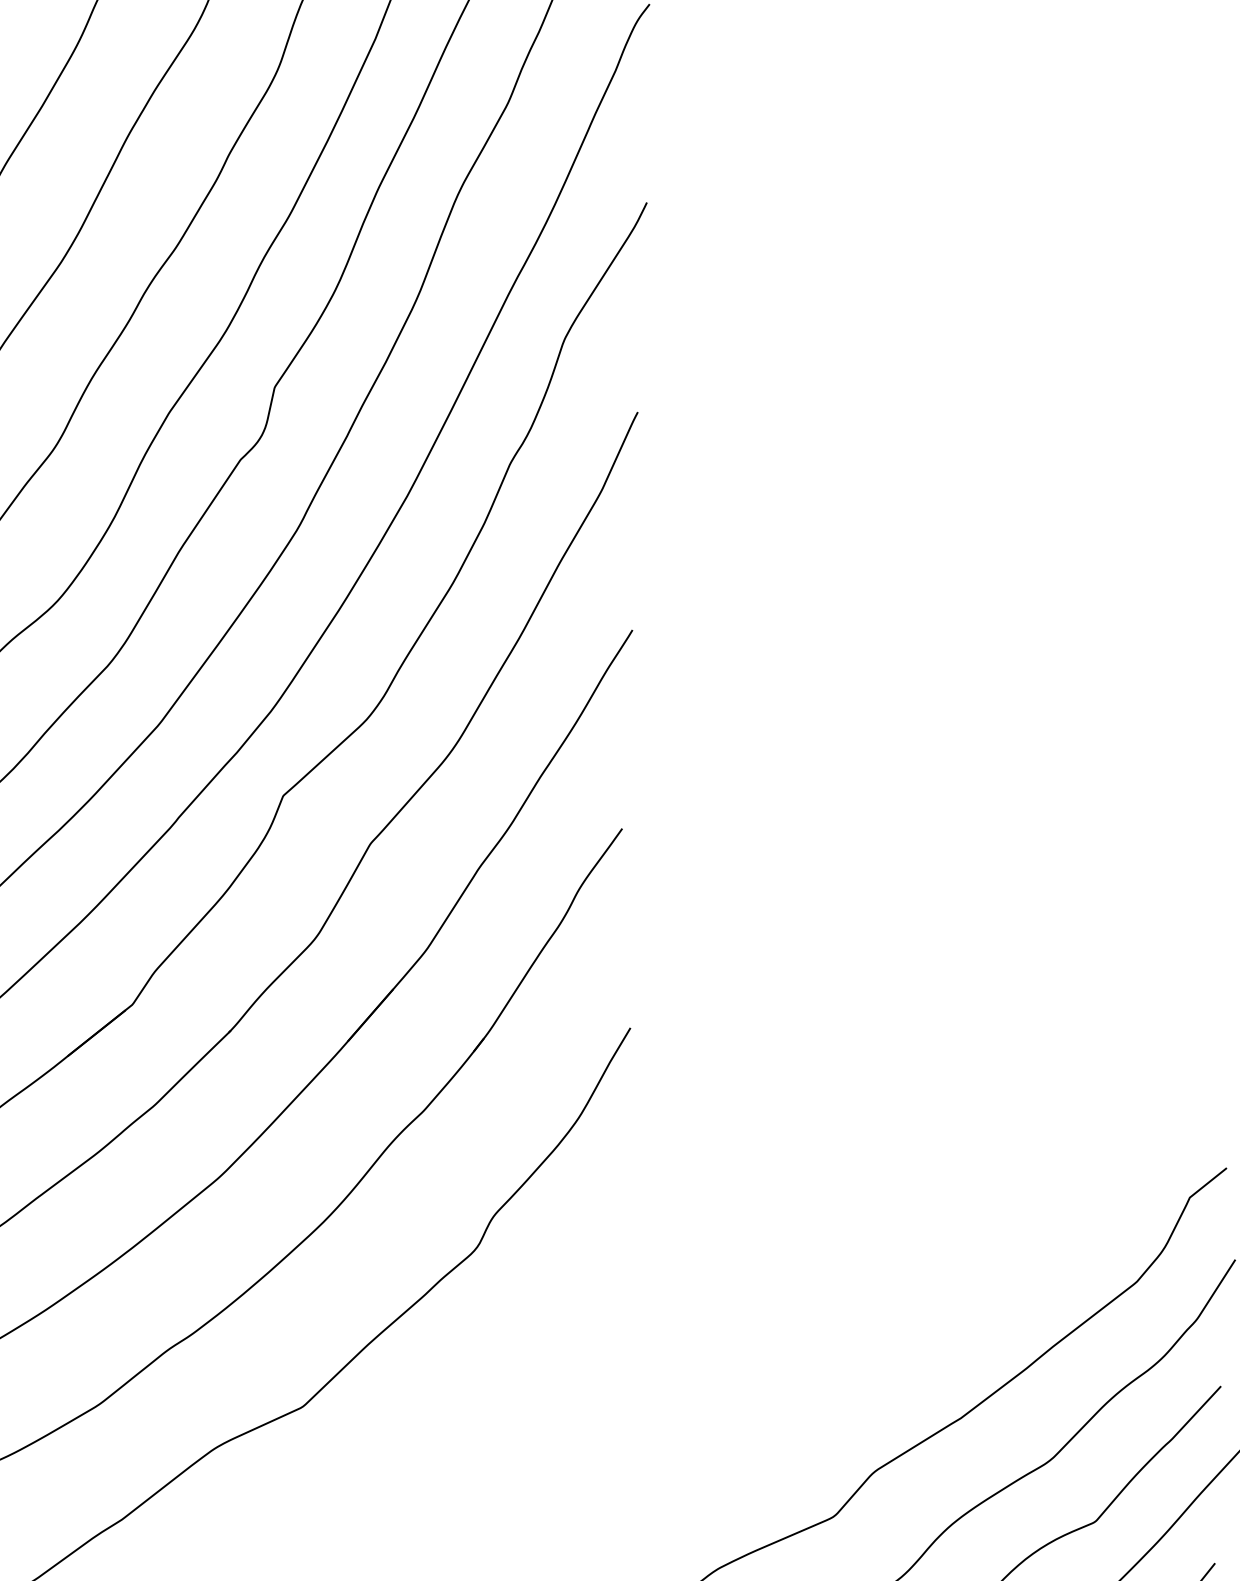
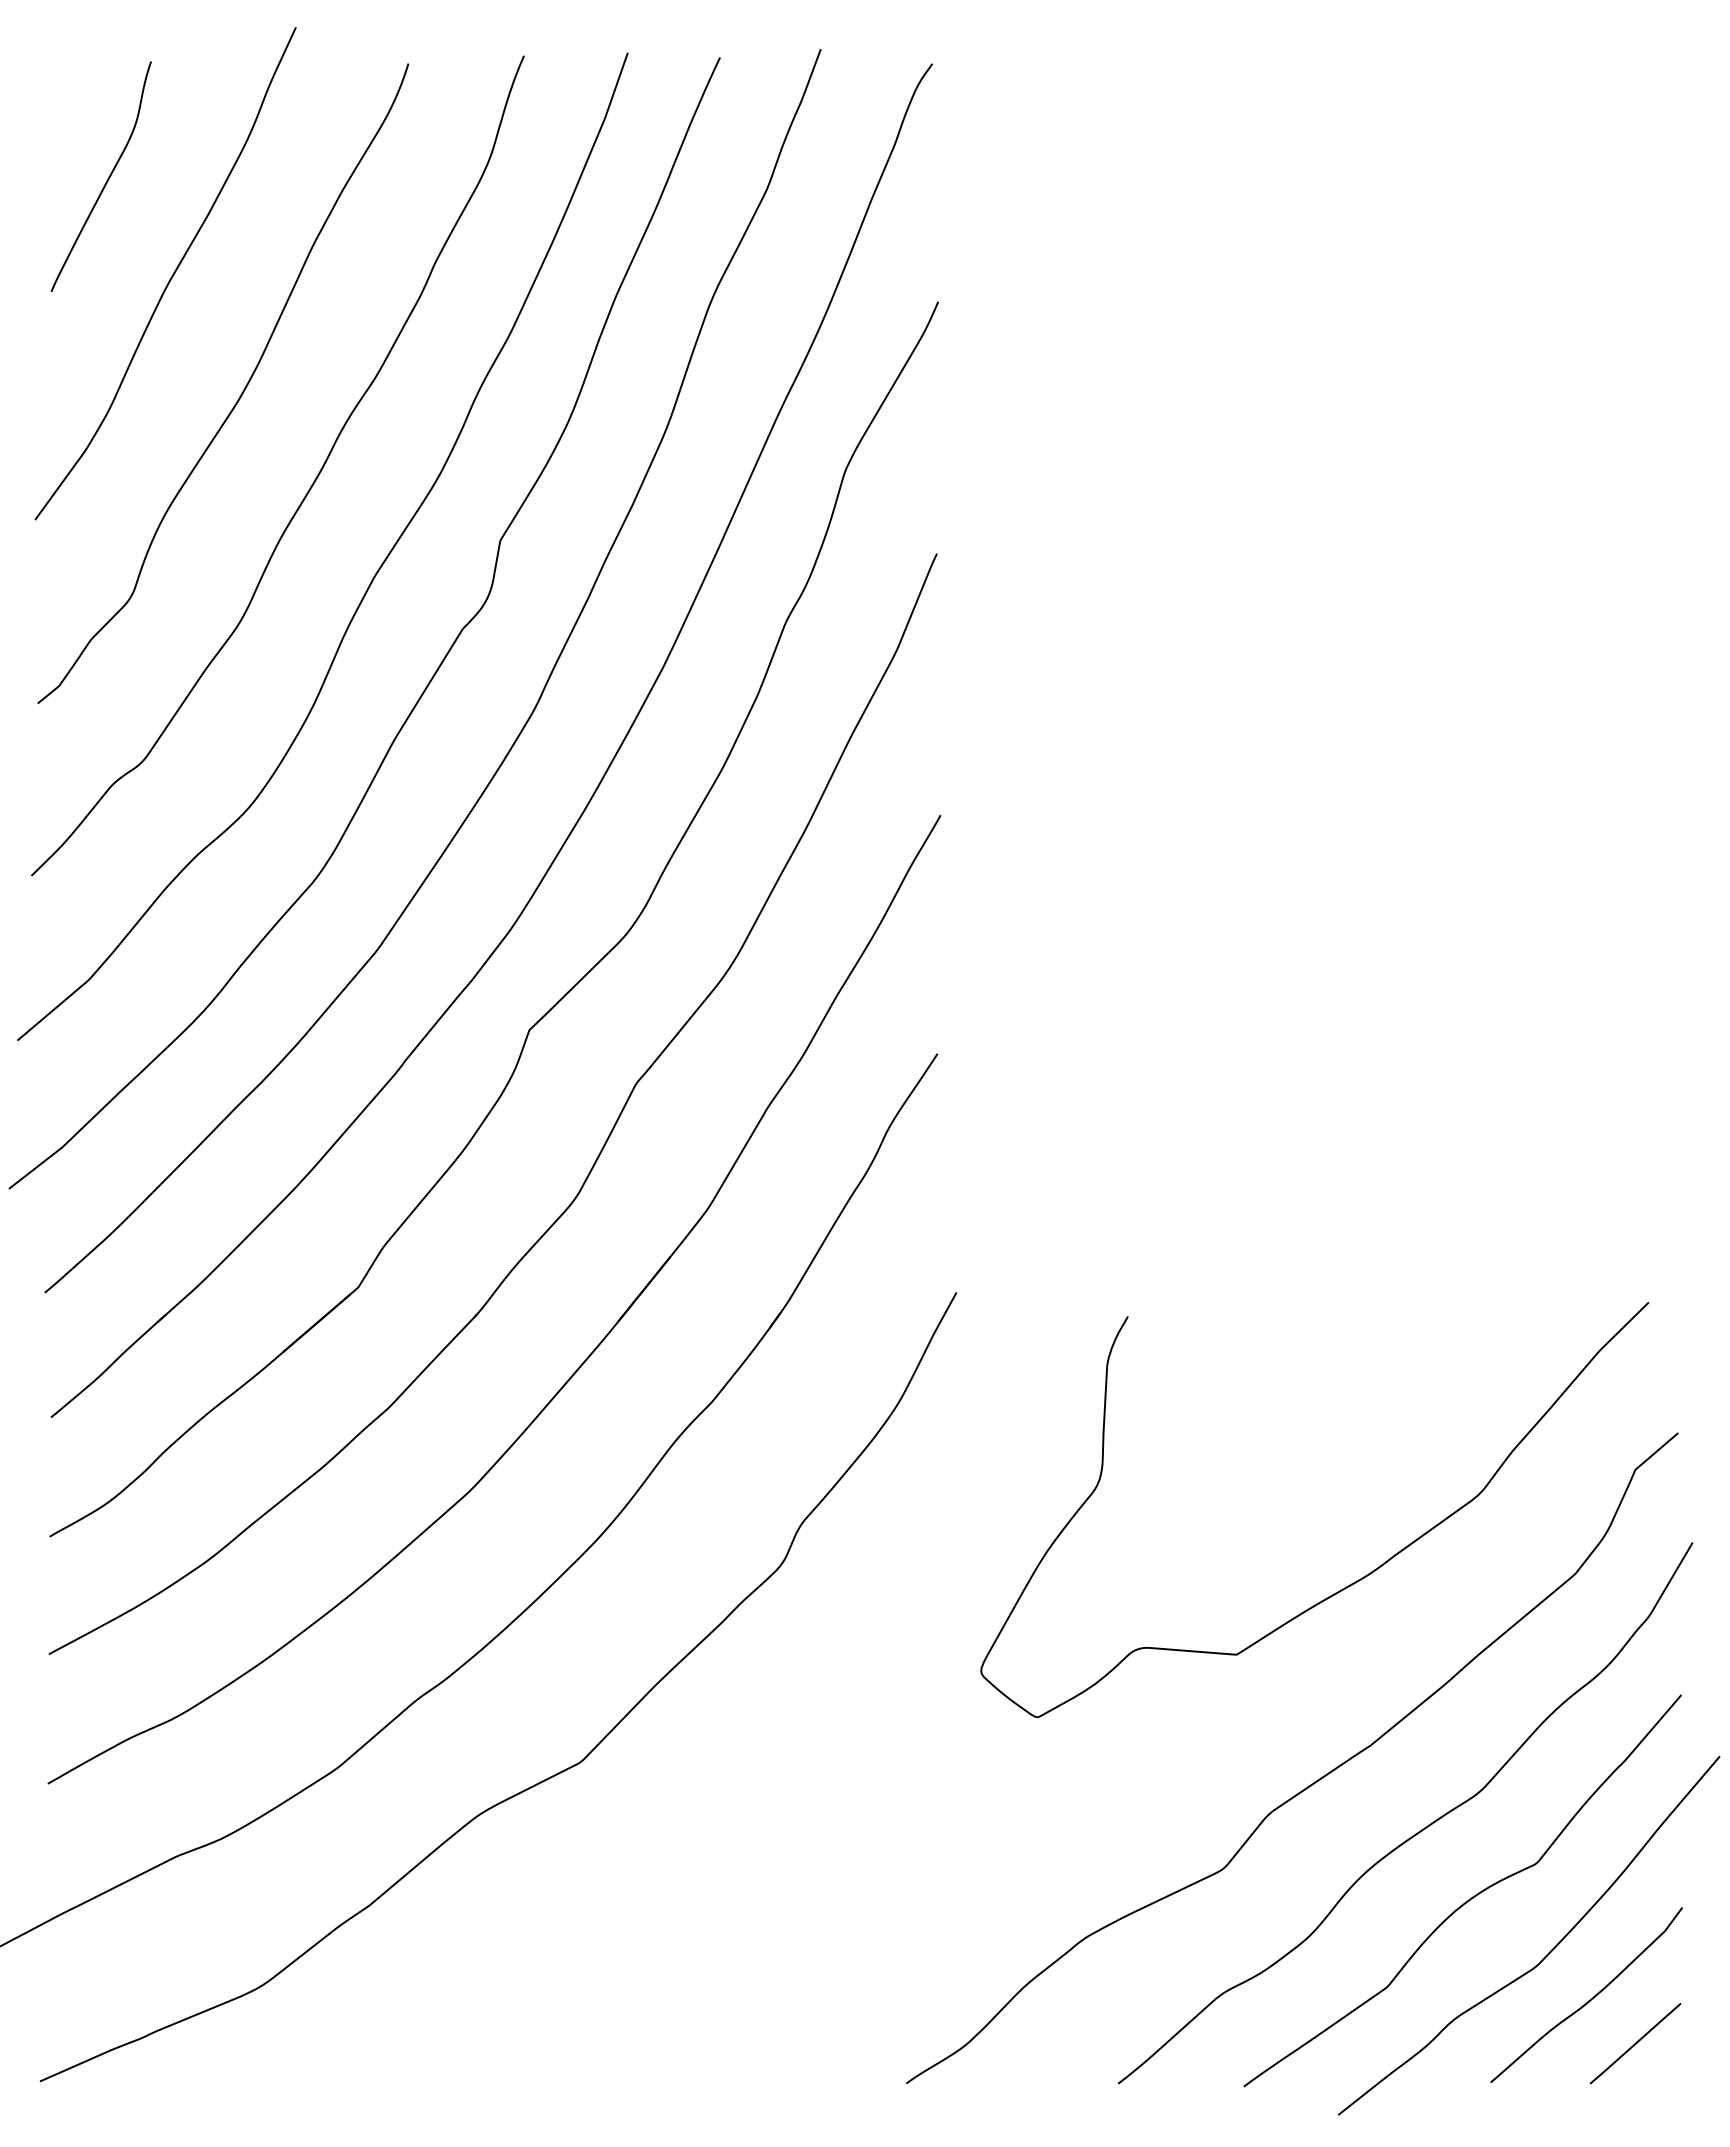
curve: (954, 1280) -> (1356, 1580), added

